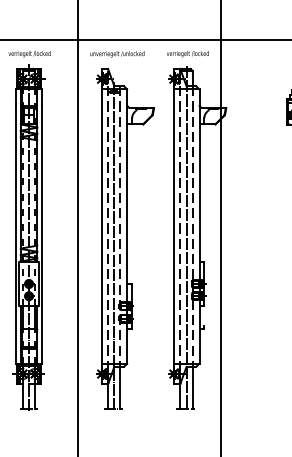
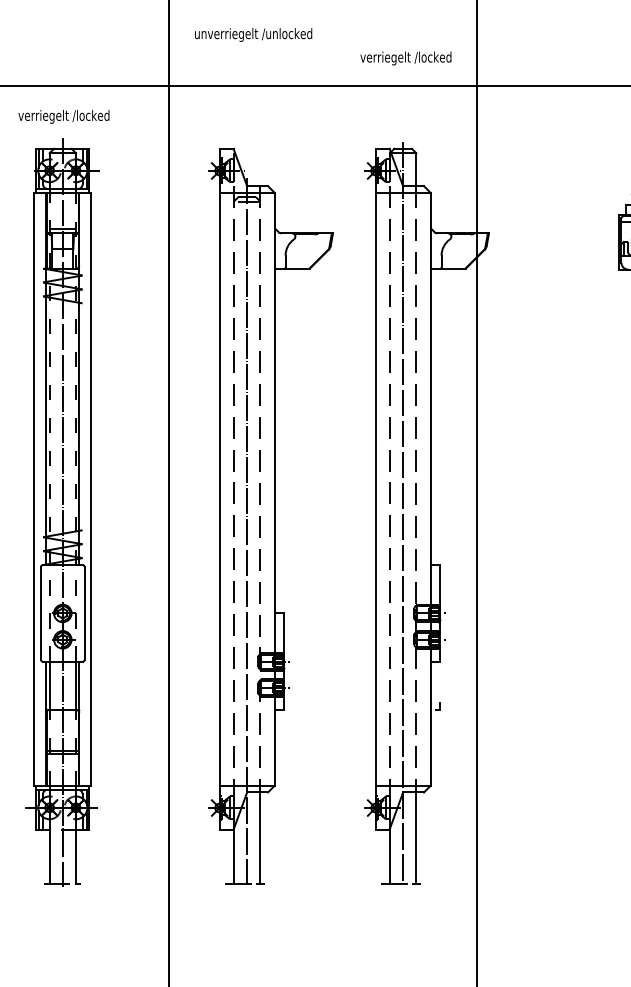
text: (117, 54) -> (253, 35), moved
text: (187, 54) -> (405, 59), moved

